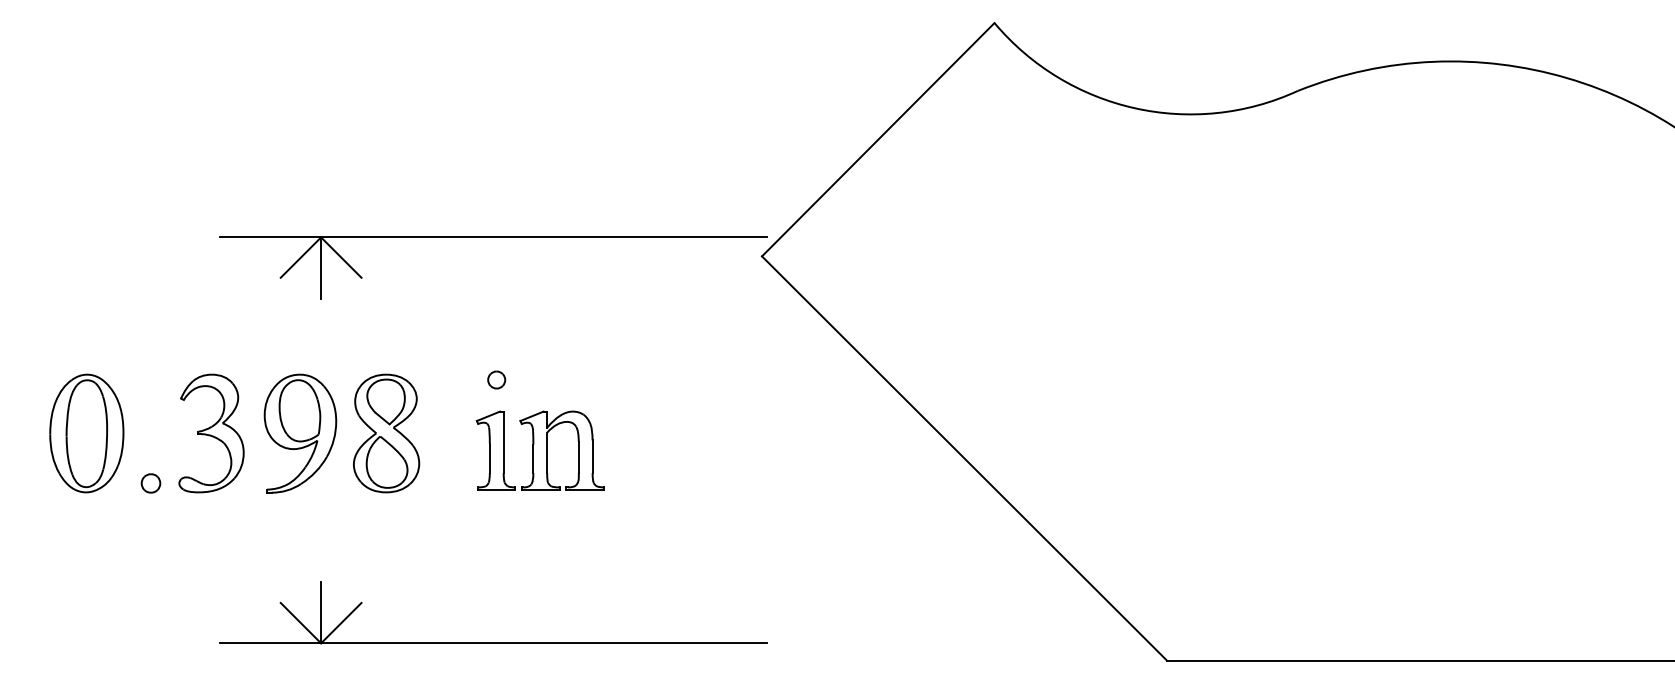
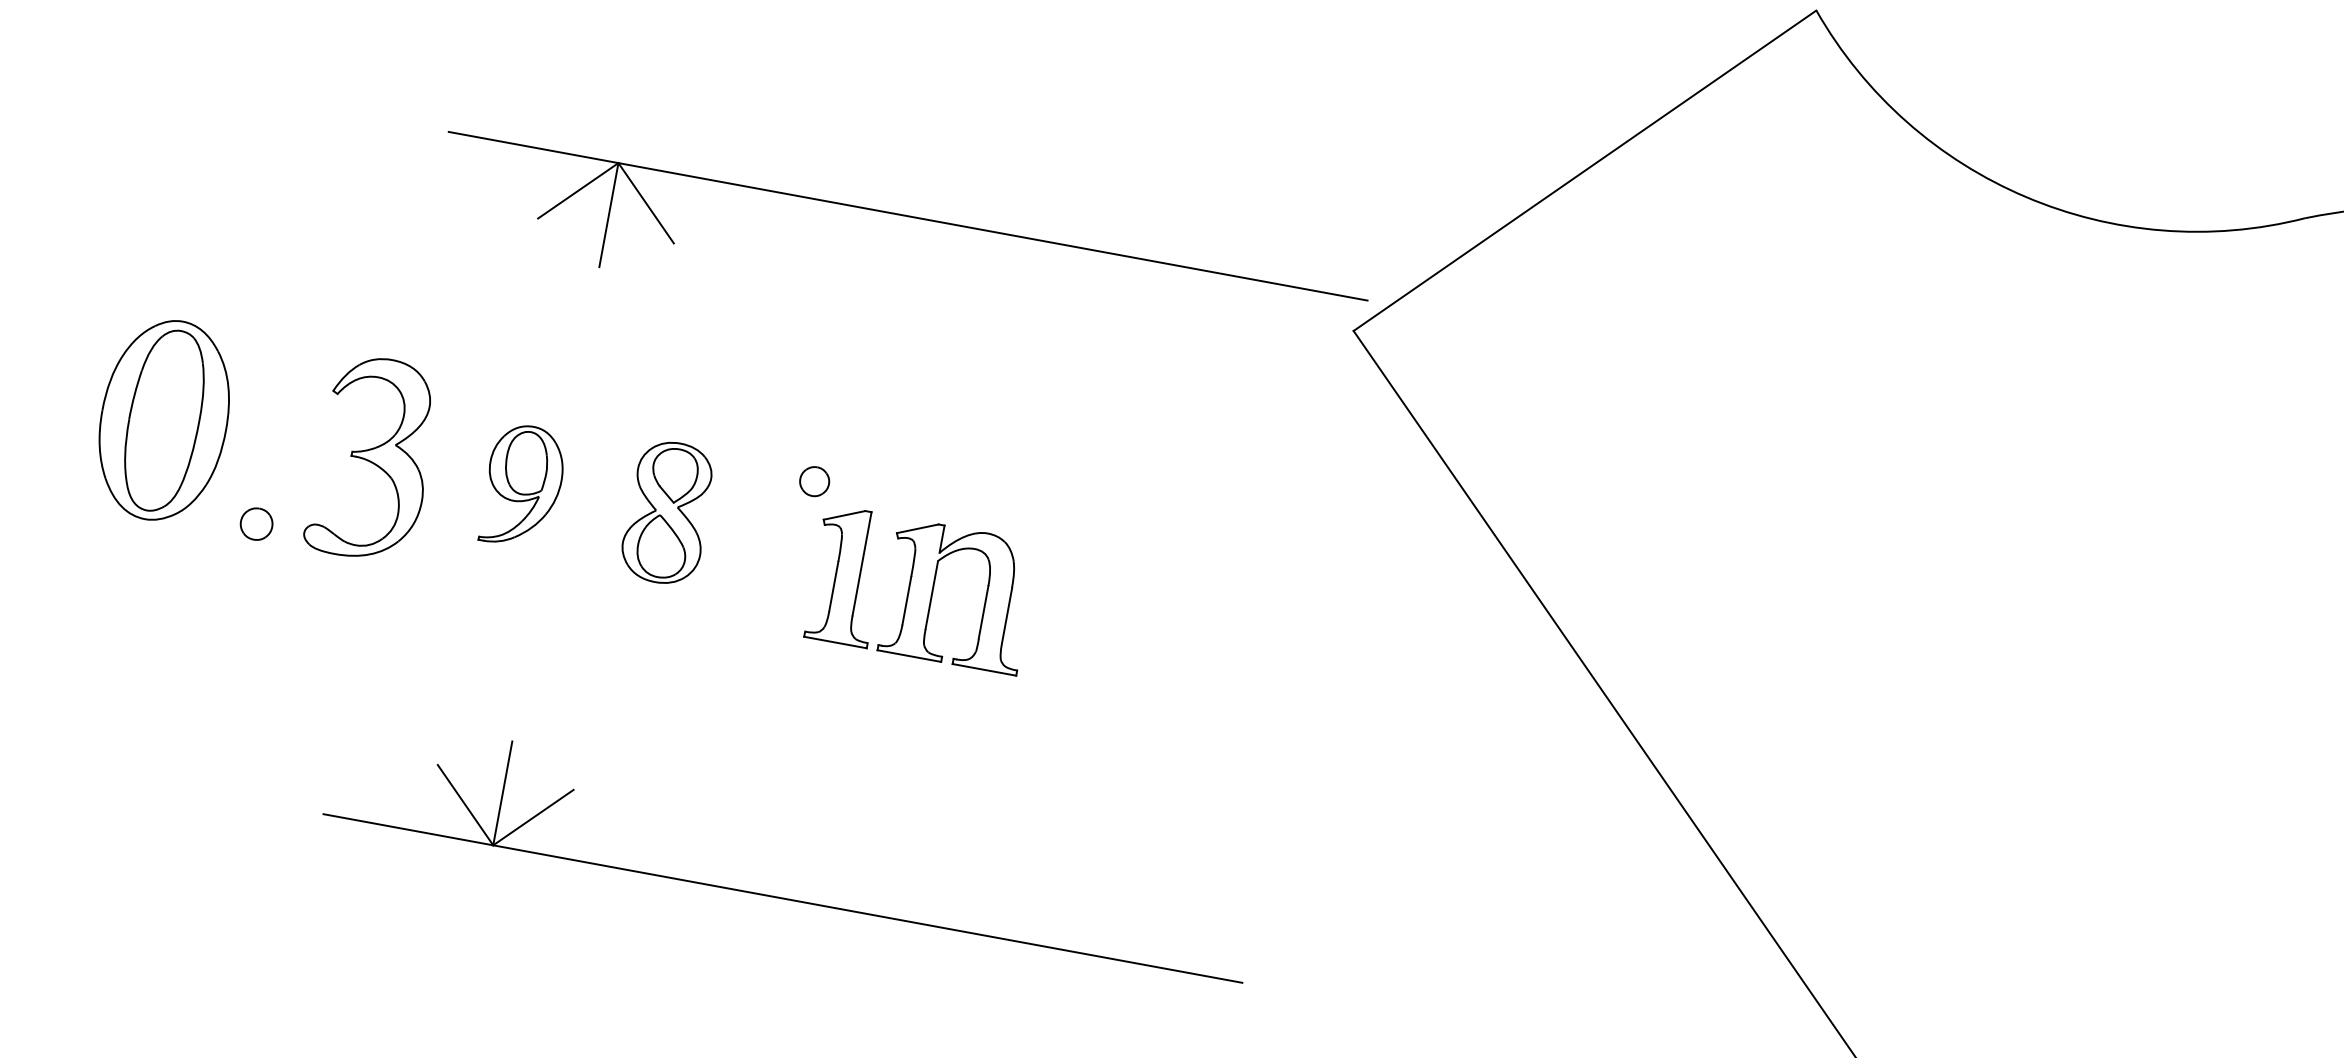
part: (496, 379) -> (814, 480), moved
part: (300, 433) -> (523, 486), size x0.6
part: (386, 433) -> (667, 512), size x0.7

